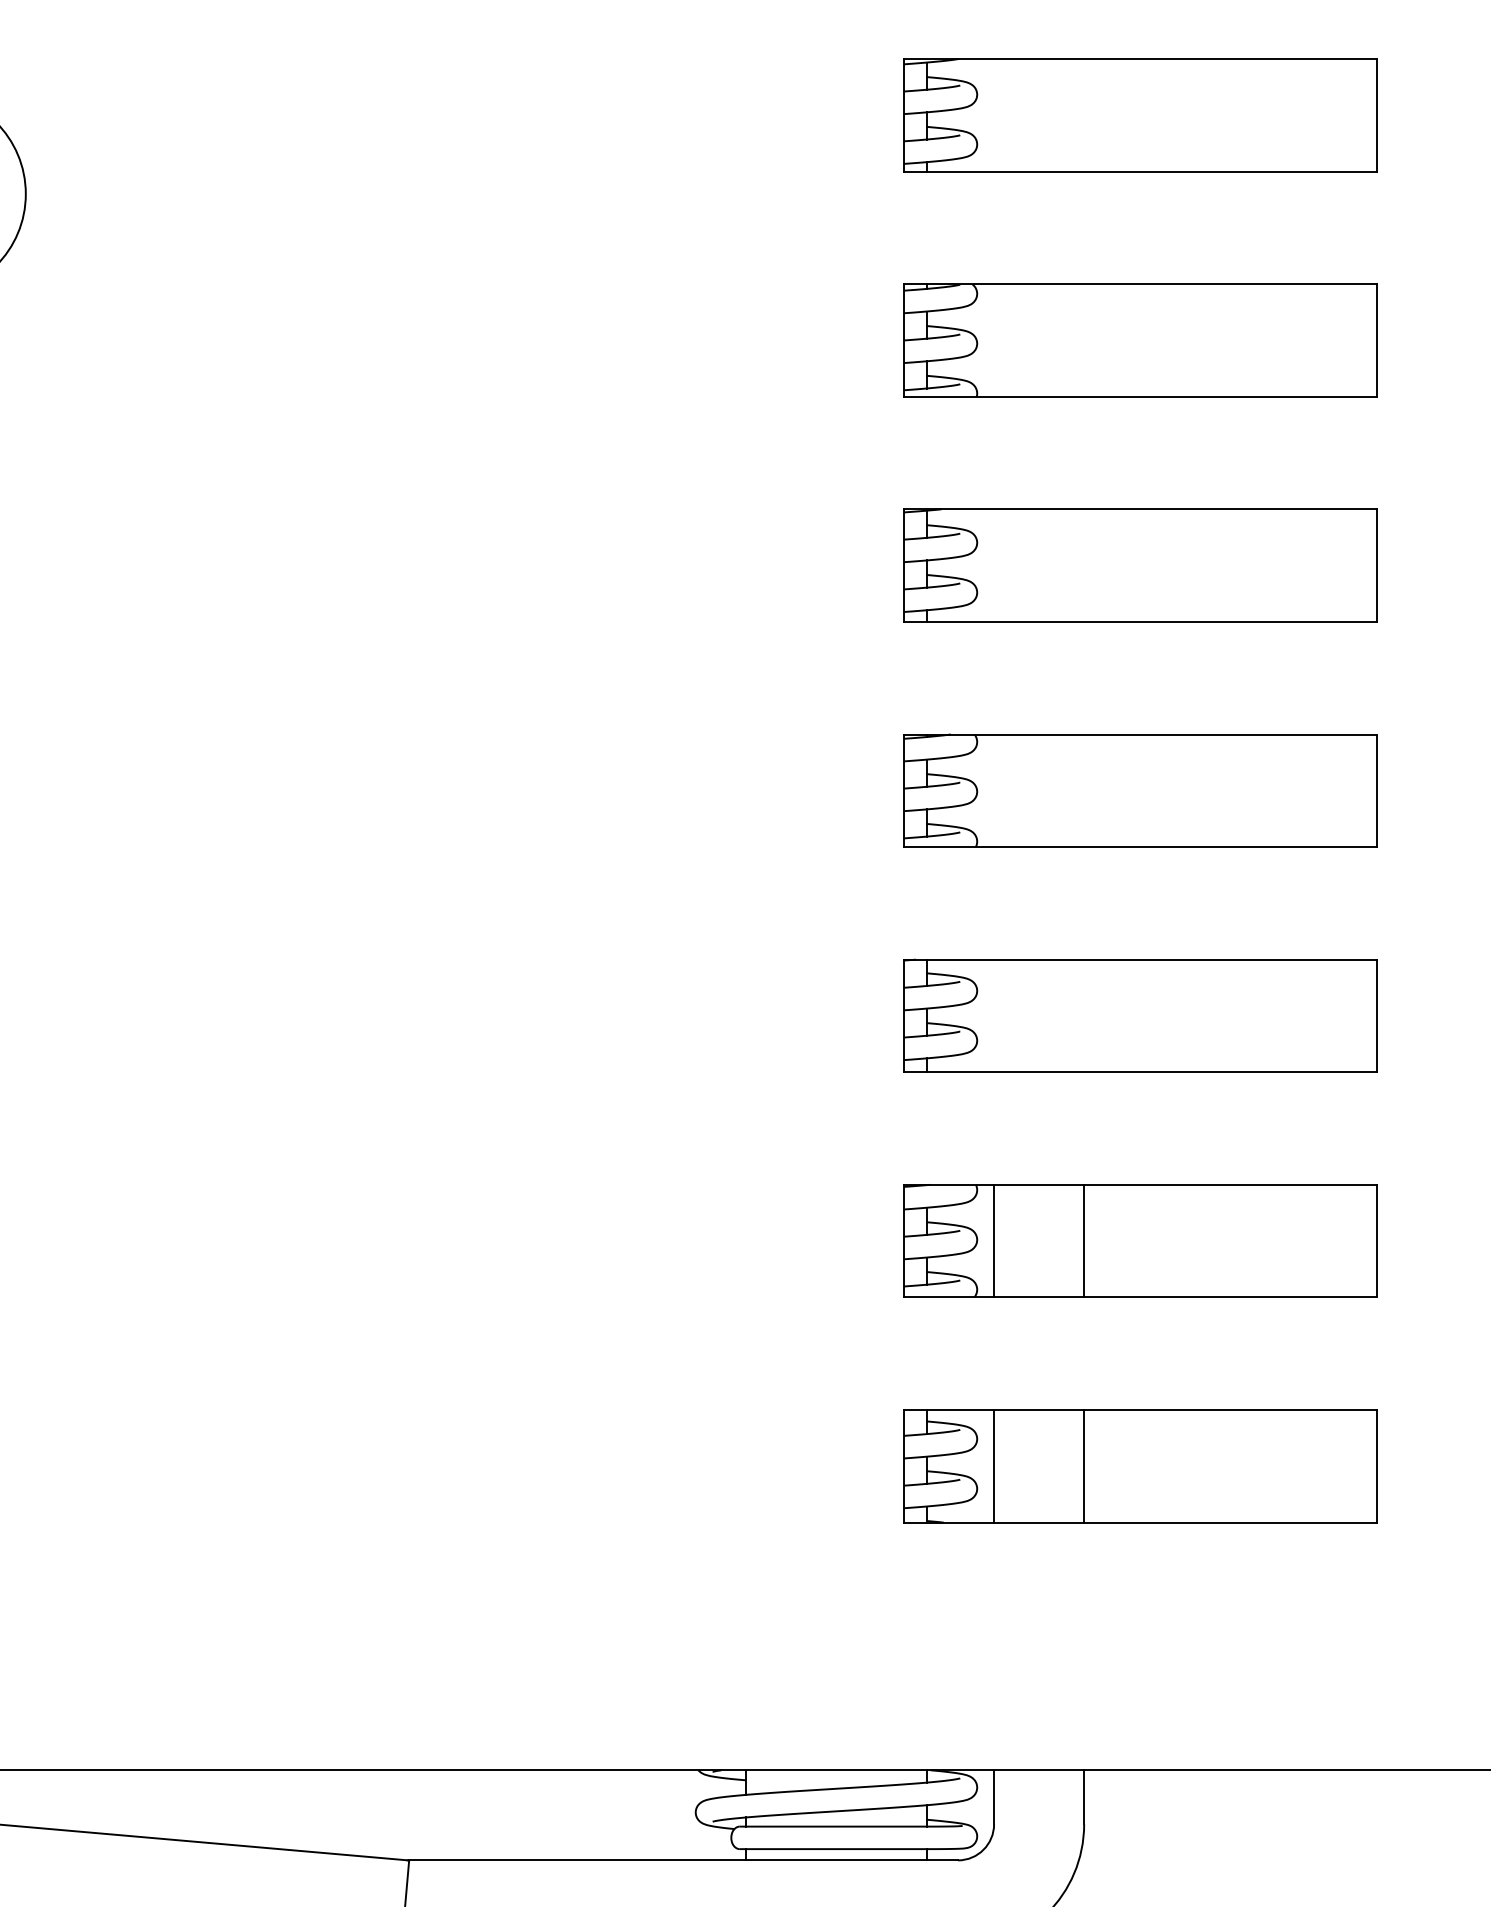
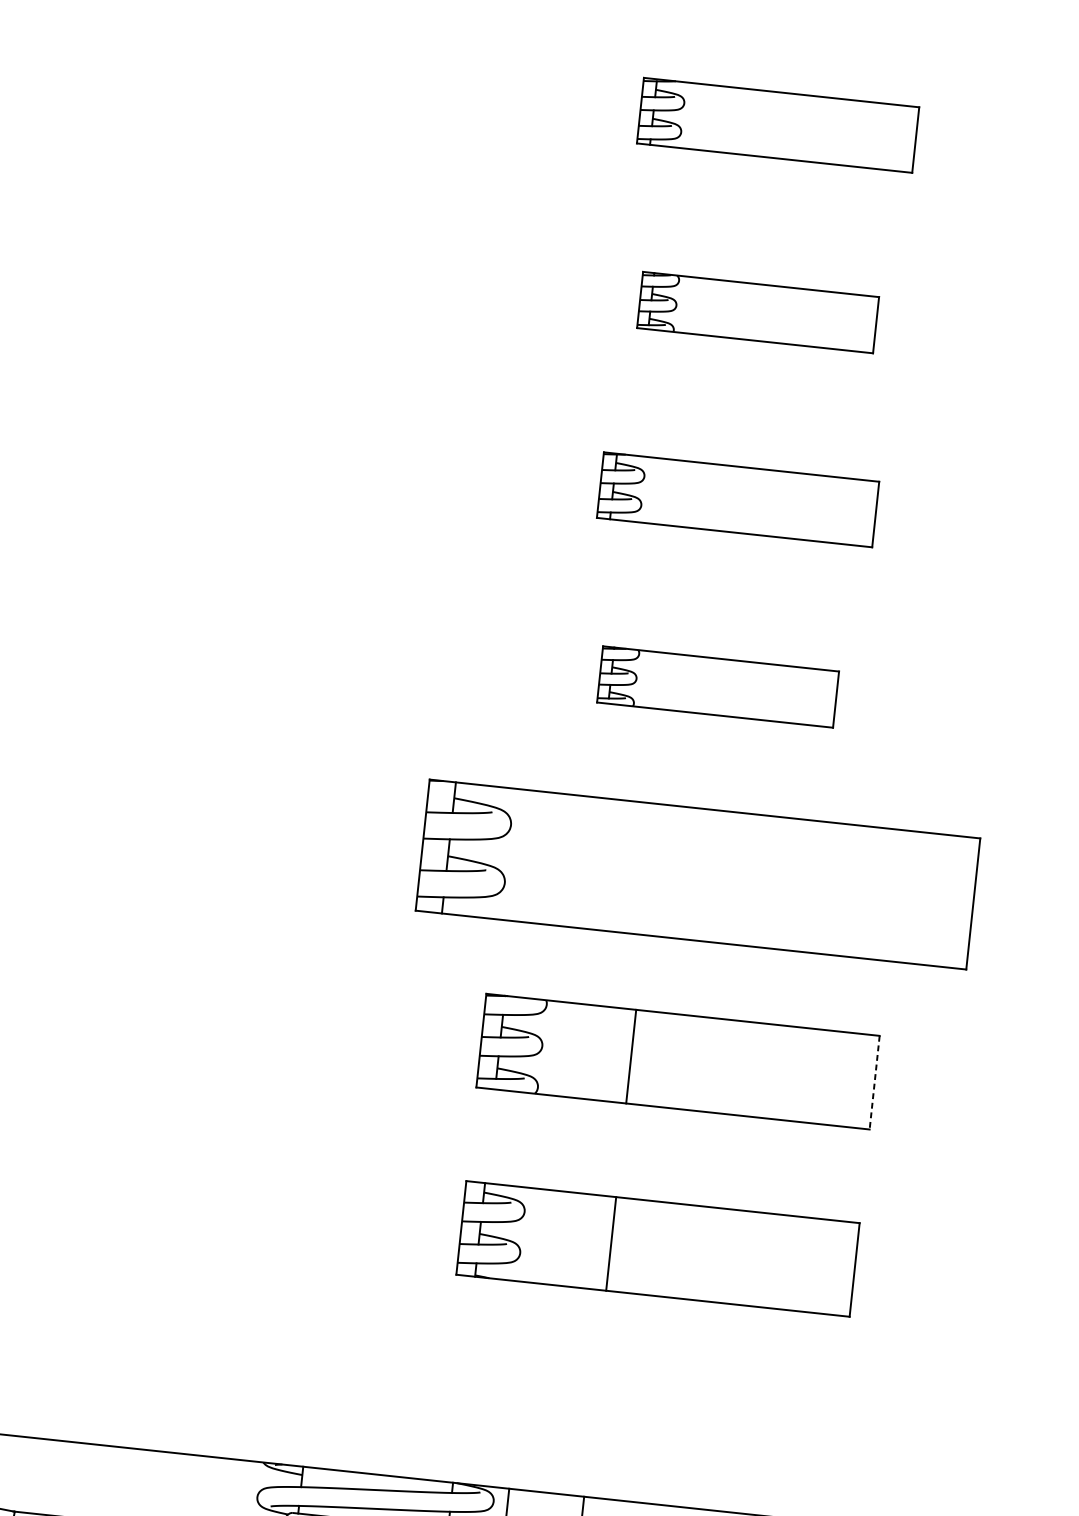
part: (1140, 115) -> (778, 125), size x0.7
part: (1140, 340) -> (758, 312), size x0.6
part: (1140, 565) -> (738, 499), size x0.7
part: (1140, 790) -> (718, 686), size x0.6
part: (1140, 1015) -> (698, 874), size x1.4
line: (994, 1240) -> (556, 1048), removed
line: (1376, 1241) -> (874, 1082), solid -> dashed
line: (994, 1466) -> (536, 1236), removed

